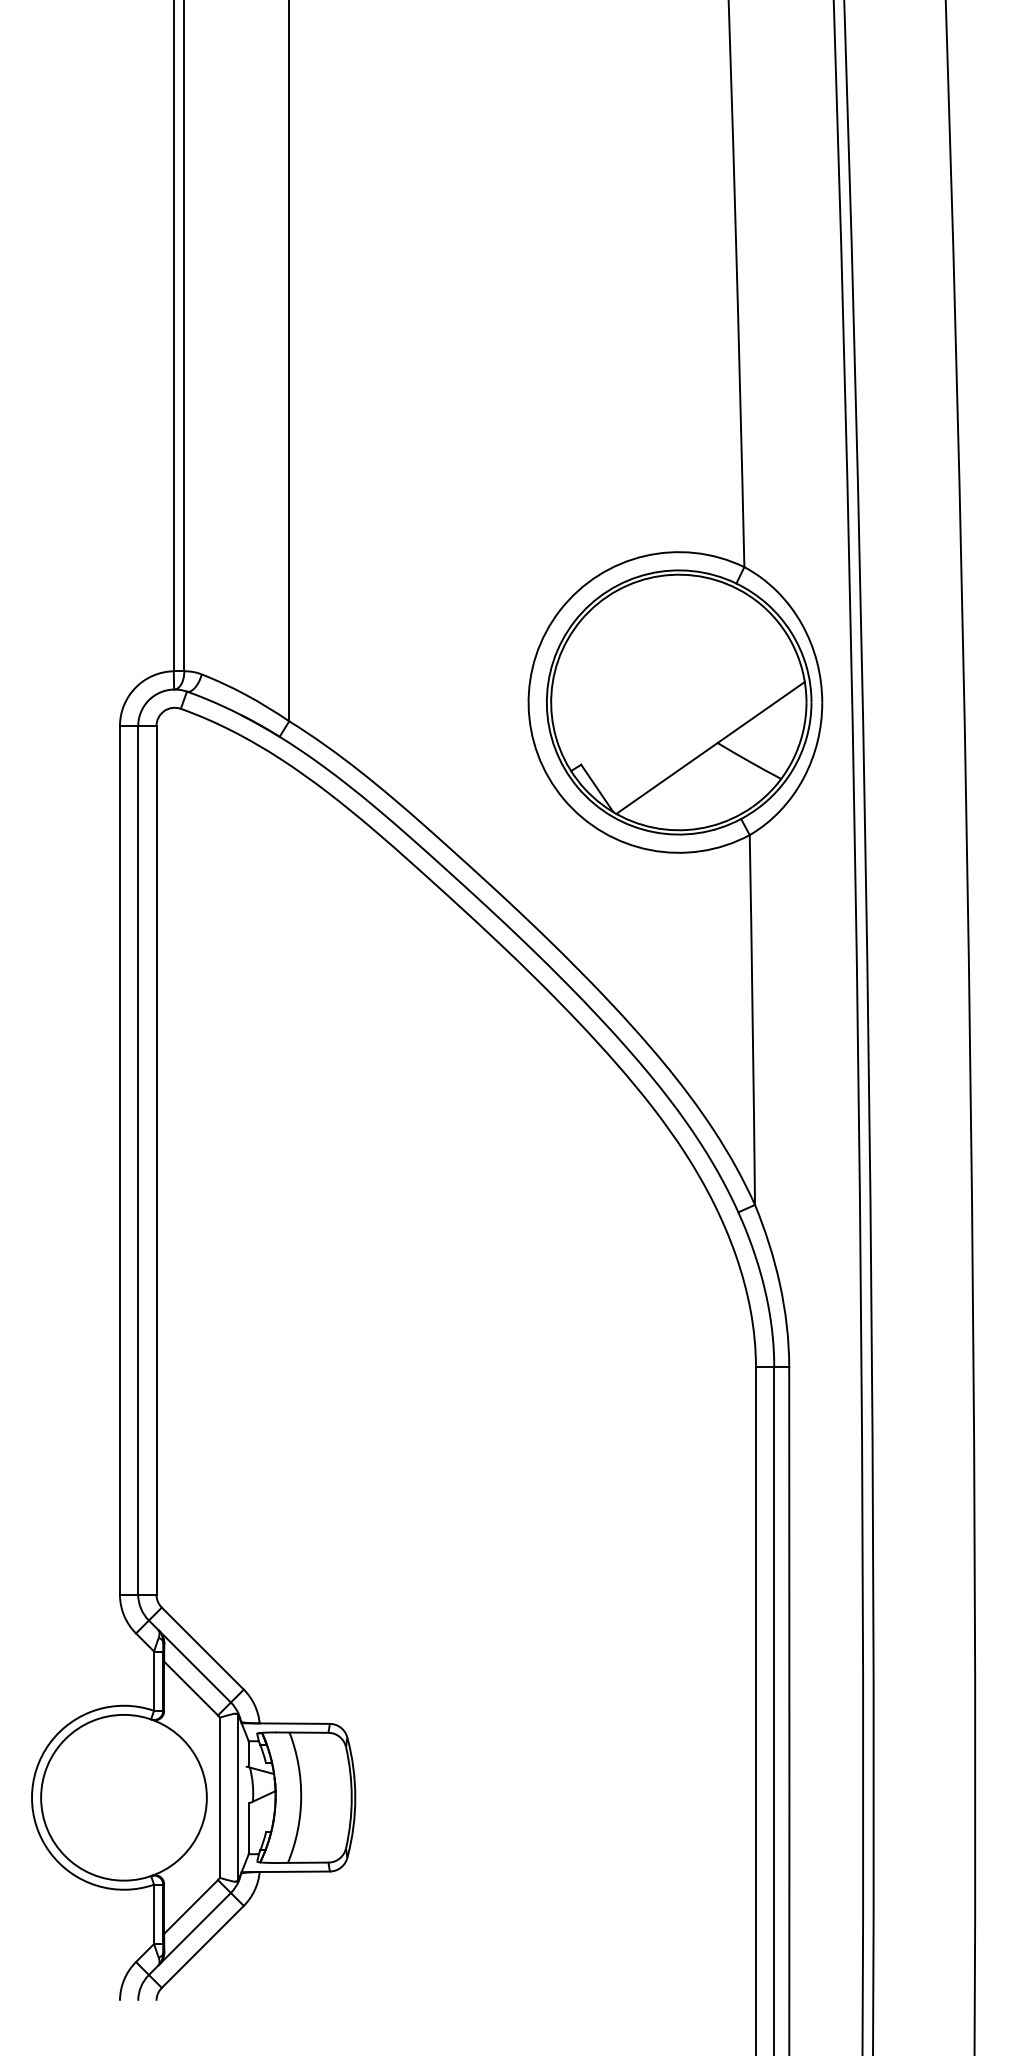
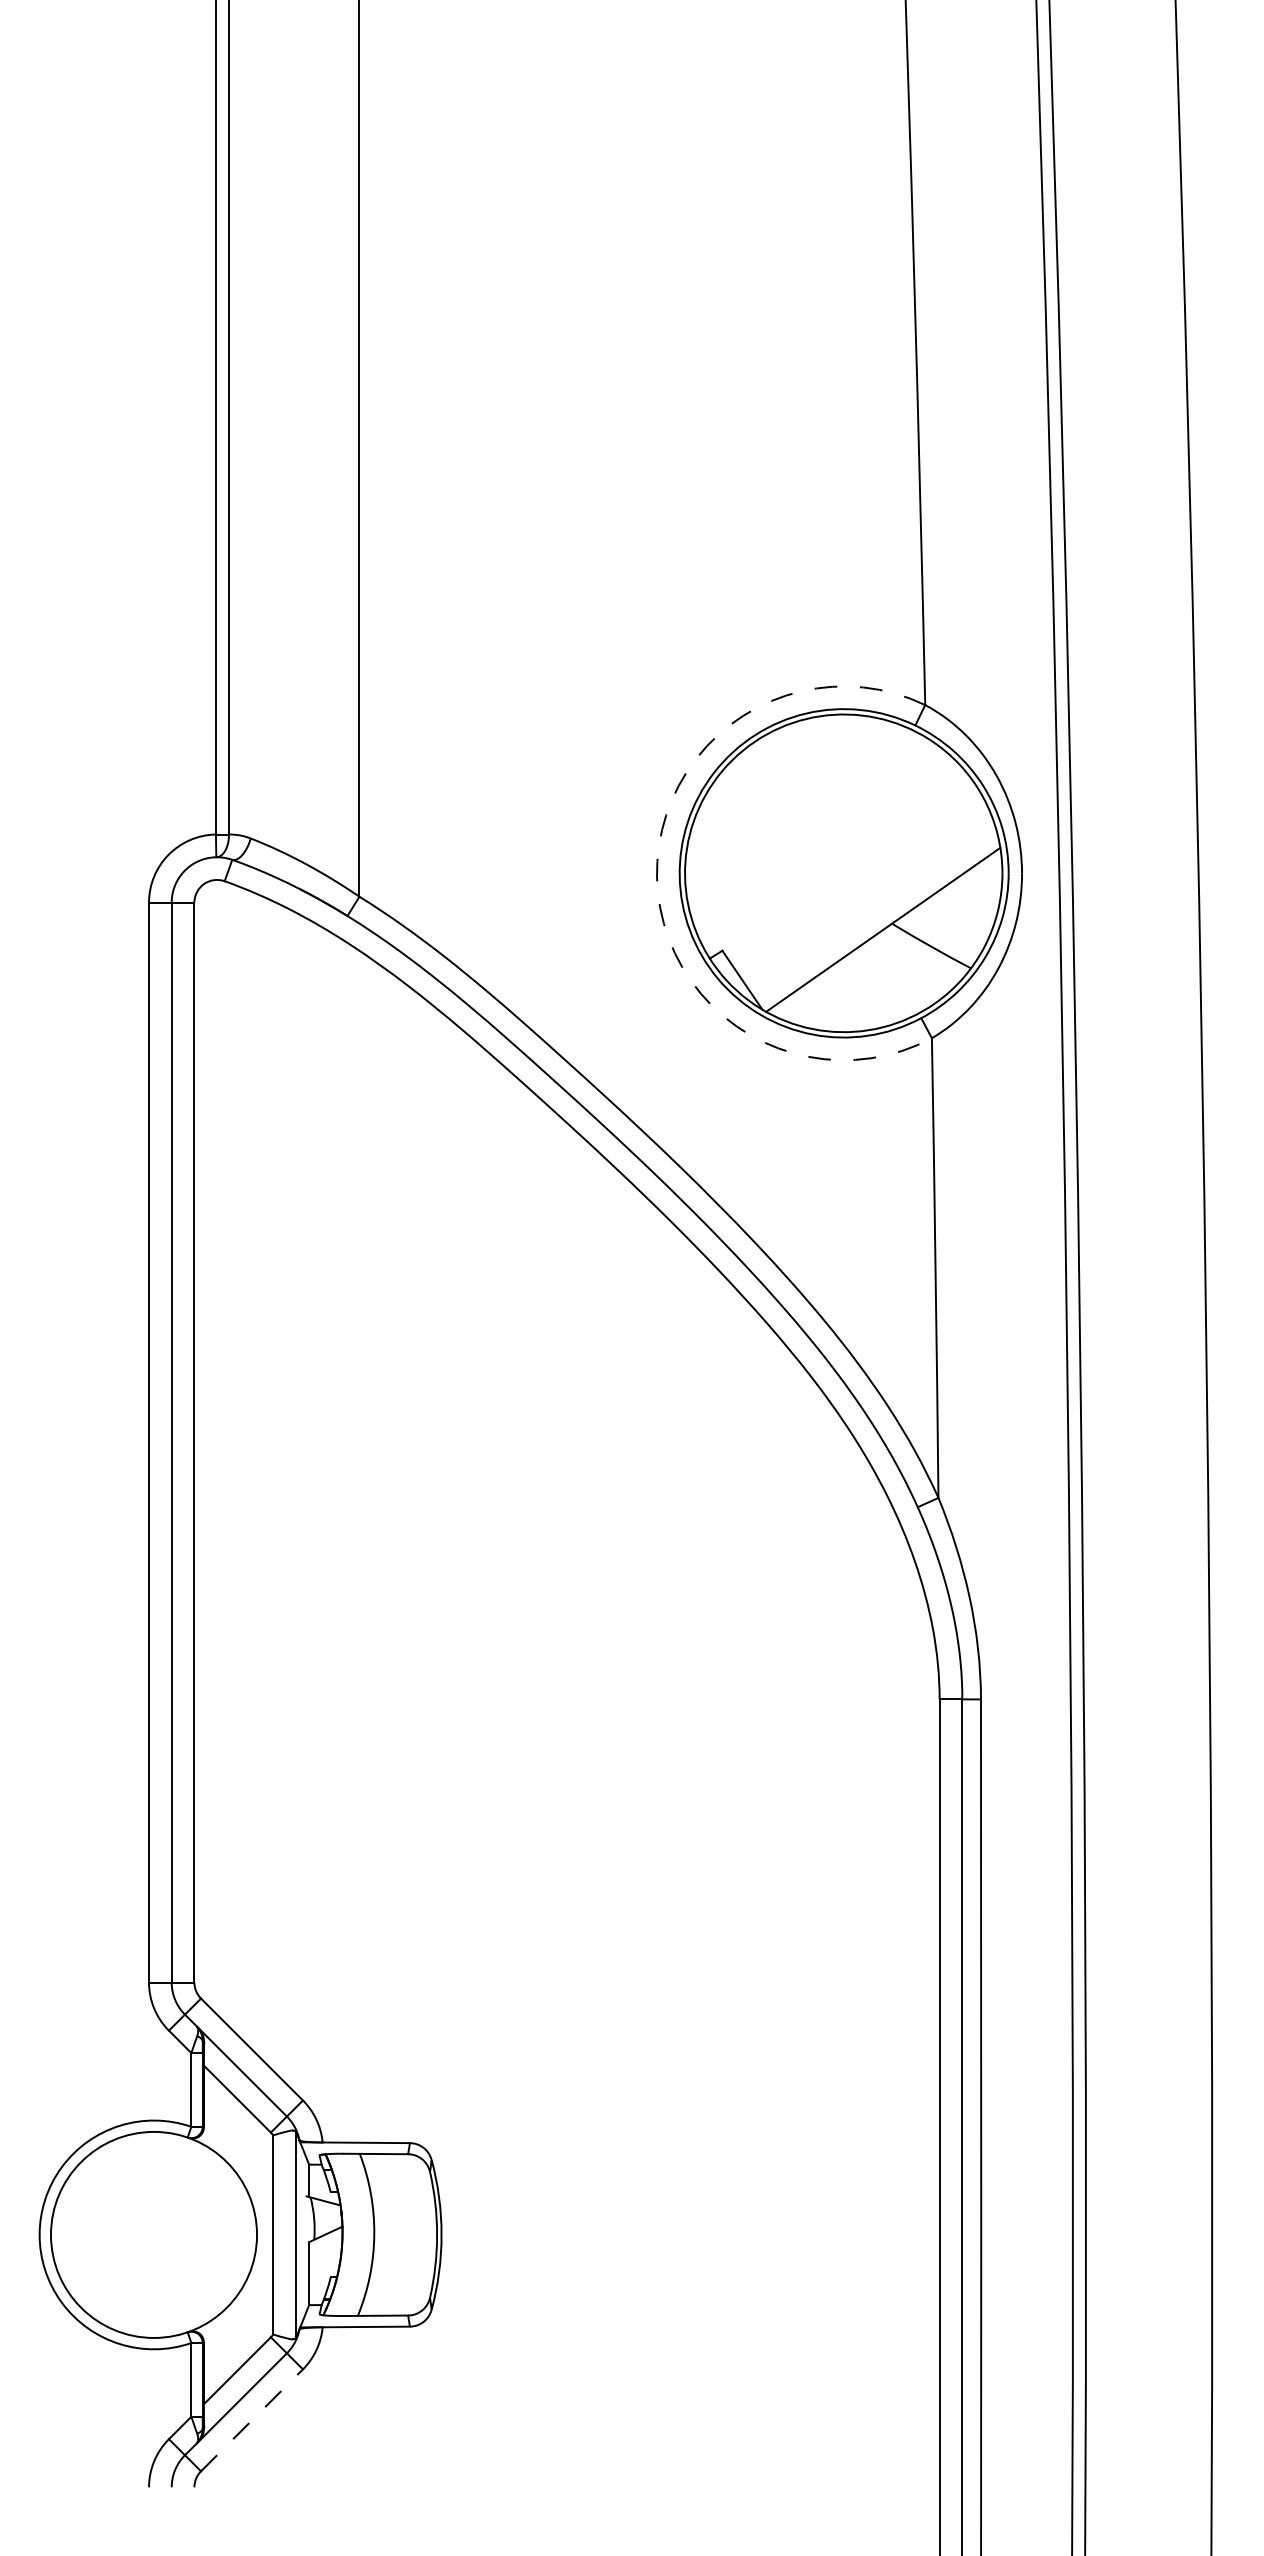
arc: (529, 705) -> (657, 877), solid -> dashed
line: (203, 1946) -> (252, 2419), solid -> dashed

